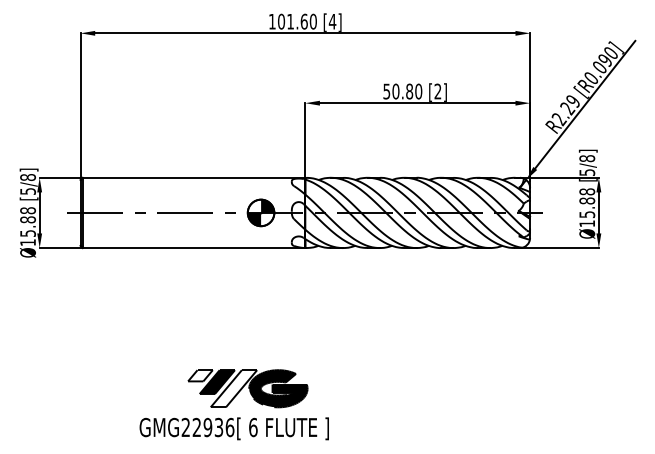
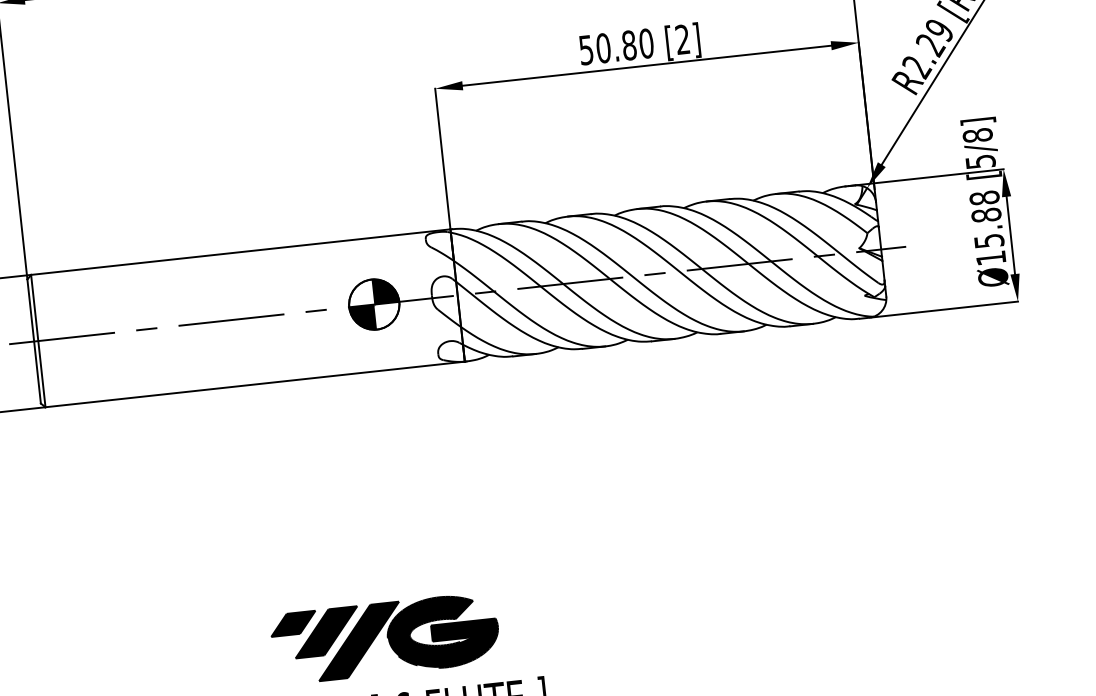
fill: (200, 375) -> (293, 623), added
fill: (233, 388) -> (358, 641), added

